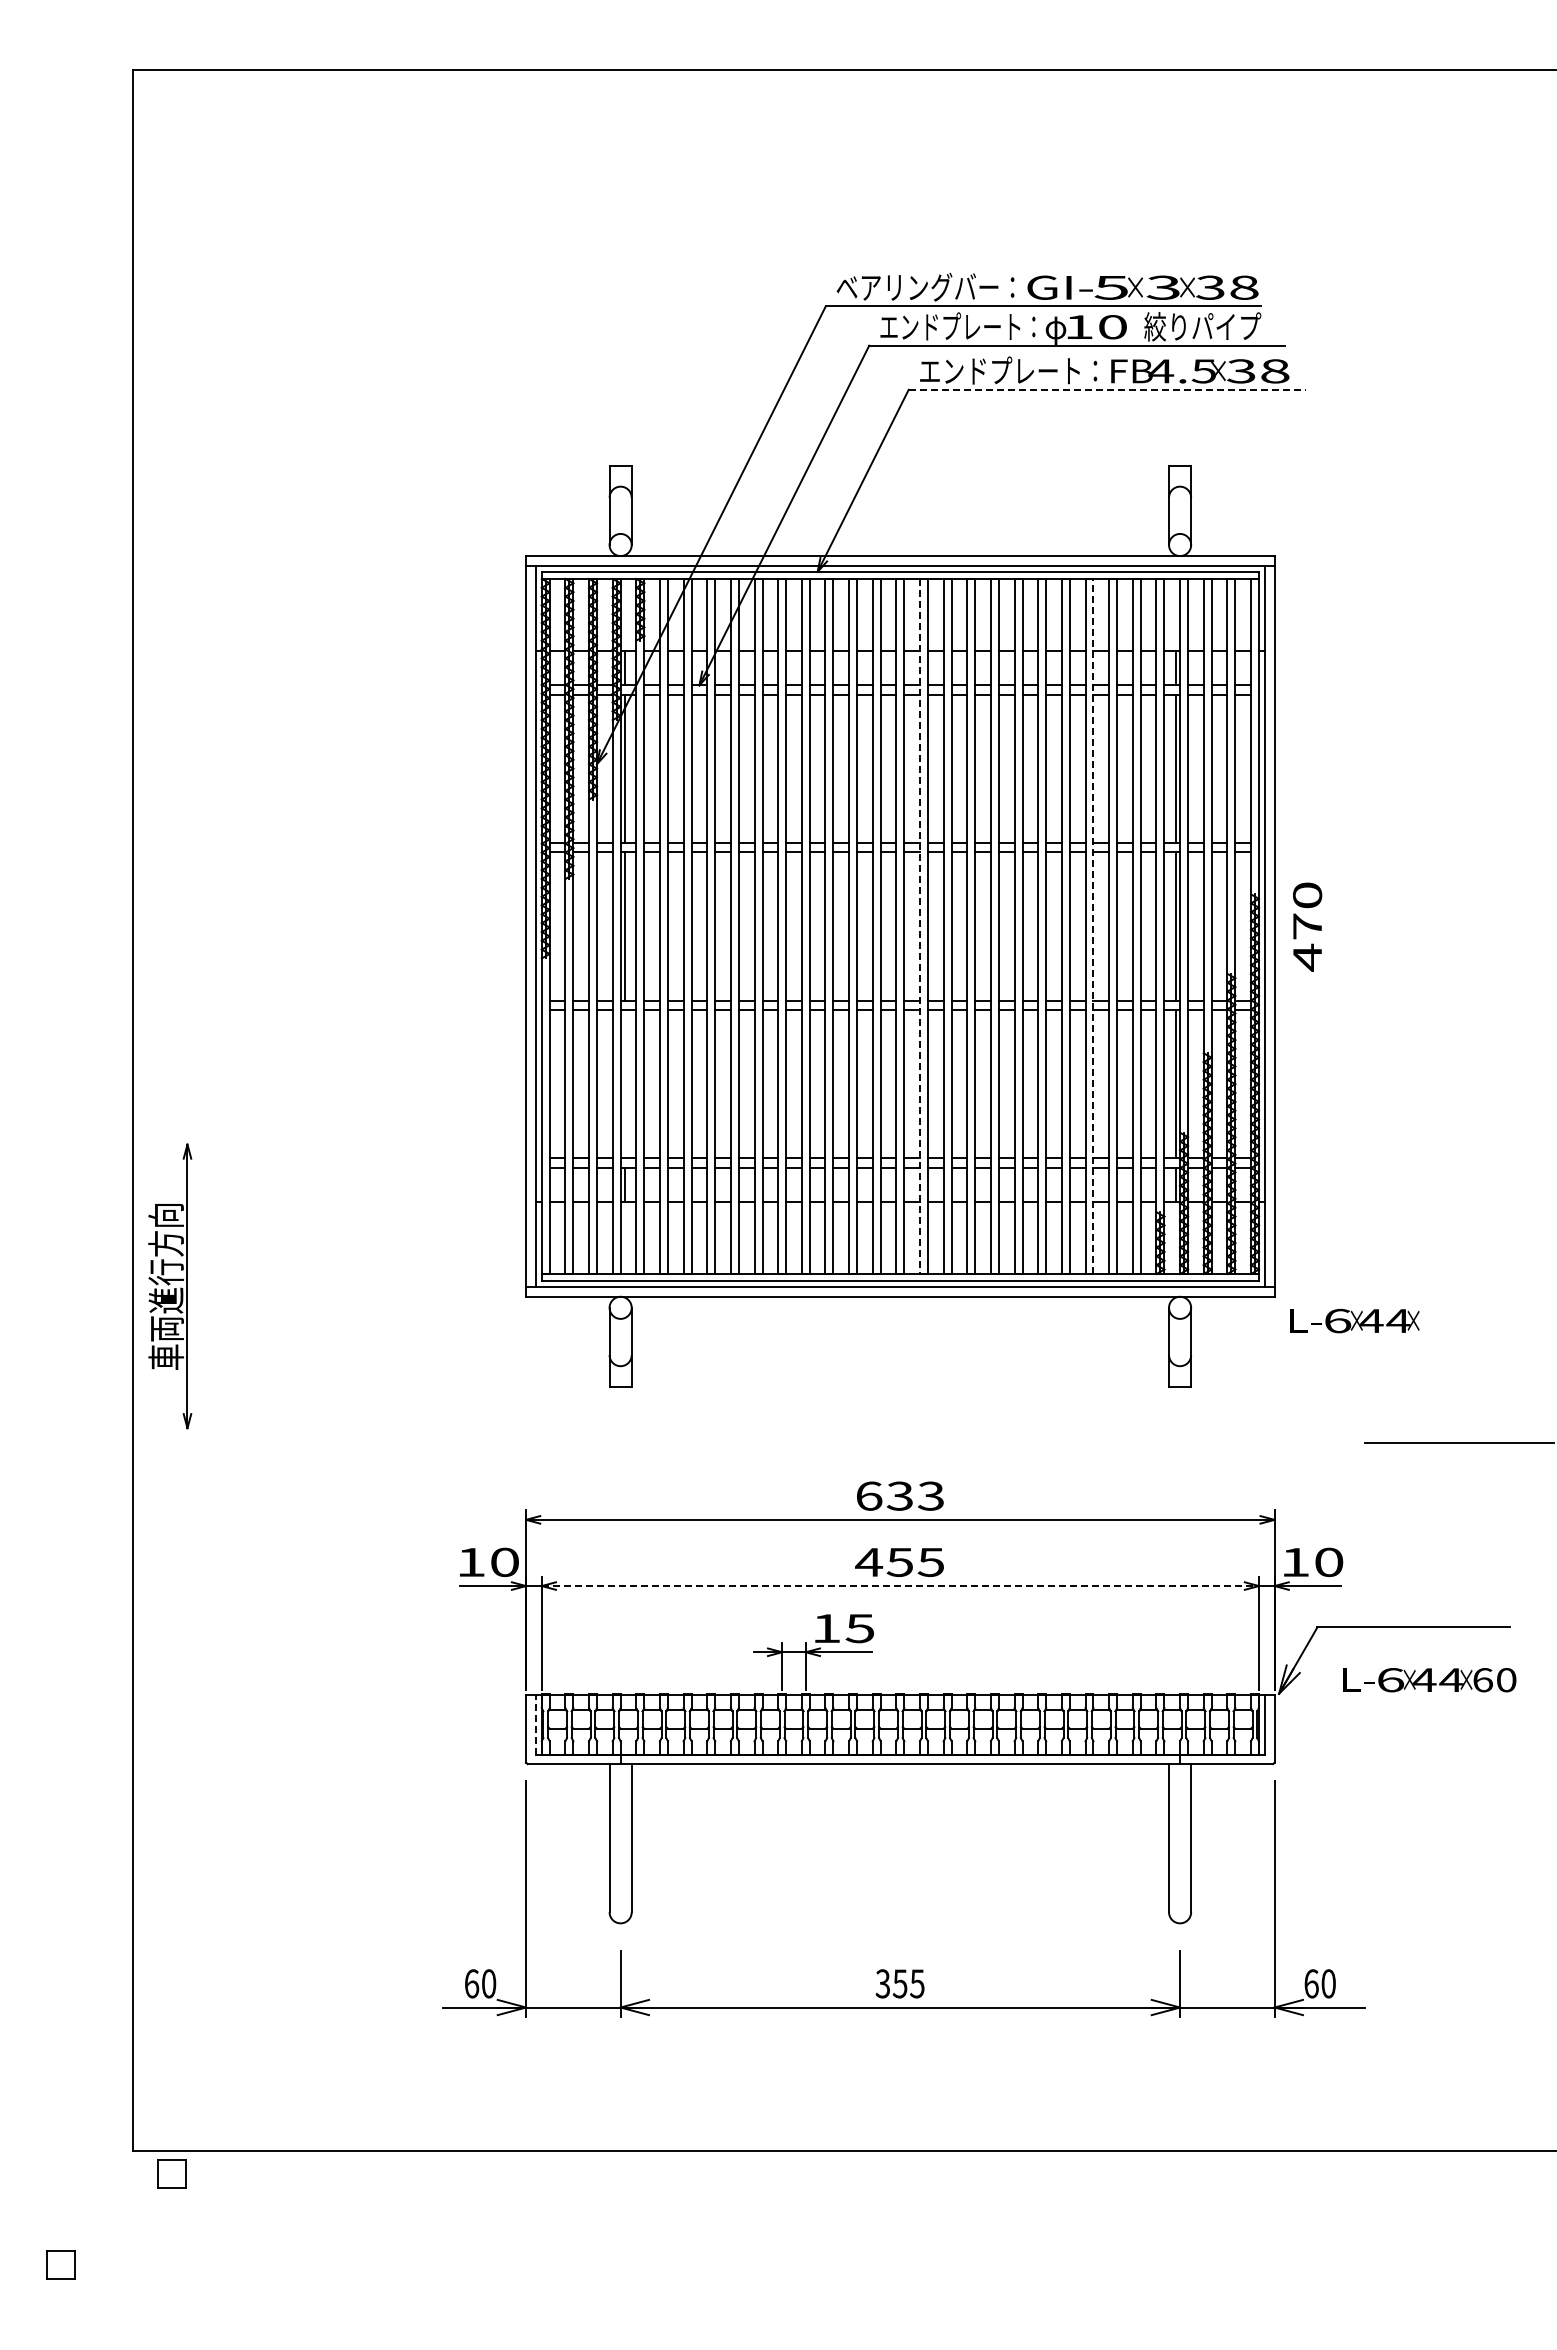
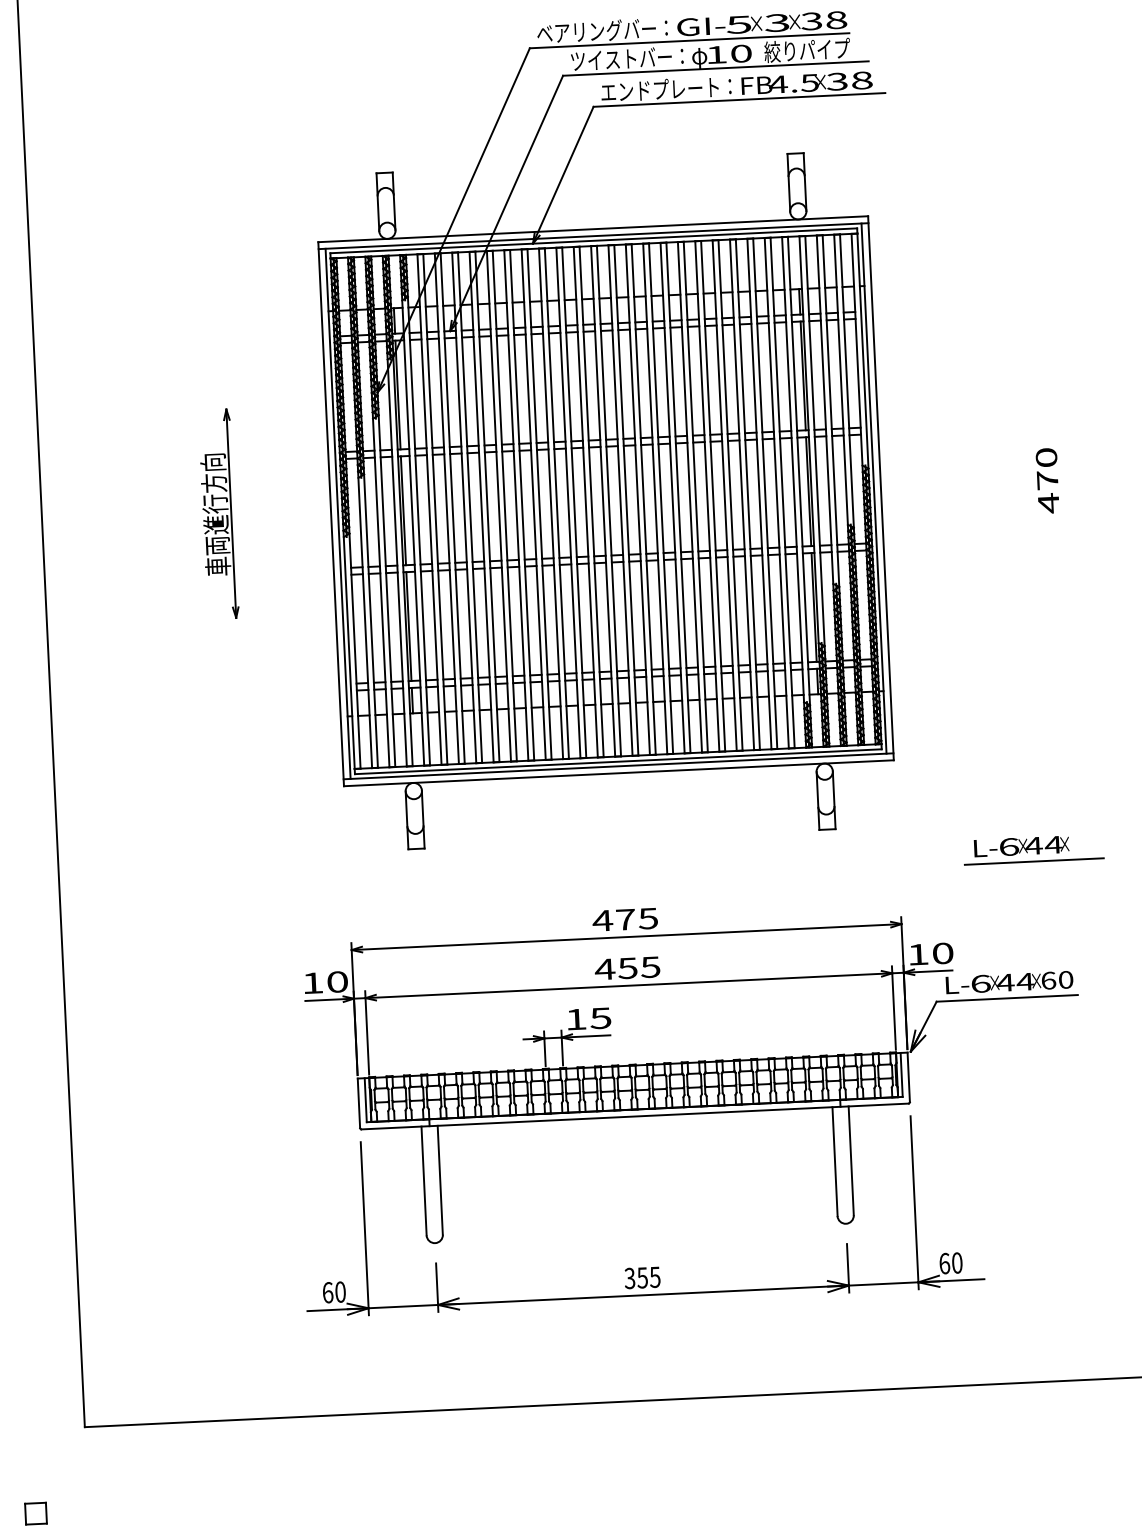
text: (957, 326) -> (627, 58), エンドプレート： -> ツイストバー：
line: (1107, 389) -> (739, 99), dashed -> solid
line: (920, 926) -> (620, 500), dashed -> solid
line: (1093, 926) -> (747, 494), dashed -> solid
text: (1307, 926) -> (1047, 480), moved
line: (624, 1083) -> (408, 626), added
part: (170, 1286) -> (218, 514), moved
text: (1354, 1320) -> (1021, 846), moved
text: (899, 1495) -> (625, 919), 633 -> 475
line: (900, 1586) -> (629, 986), dashed -> solid
text: (1429, 1680) -> (1009, 982), moved
line: (535, 1724) -> (365, 1100), dashed -> solid
part: (171, 2173) -> (113, 1442), removed

